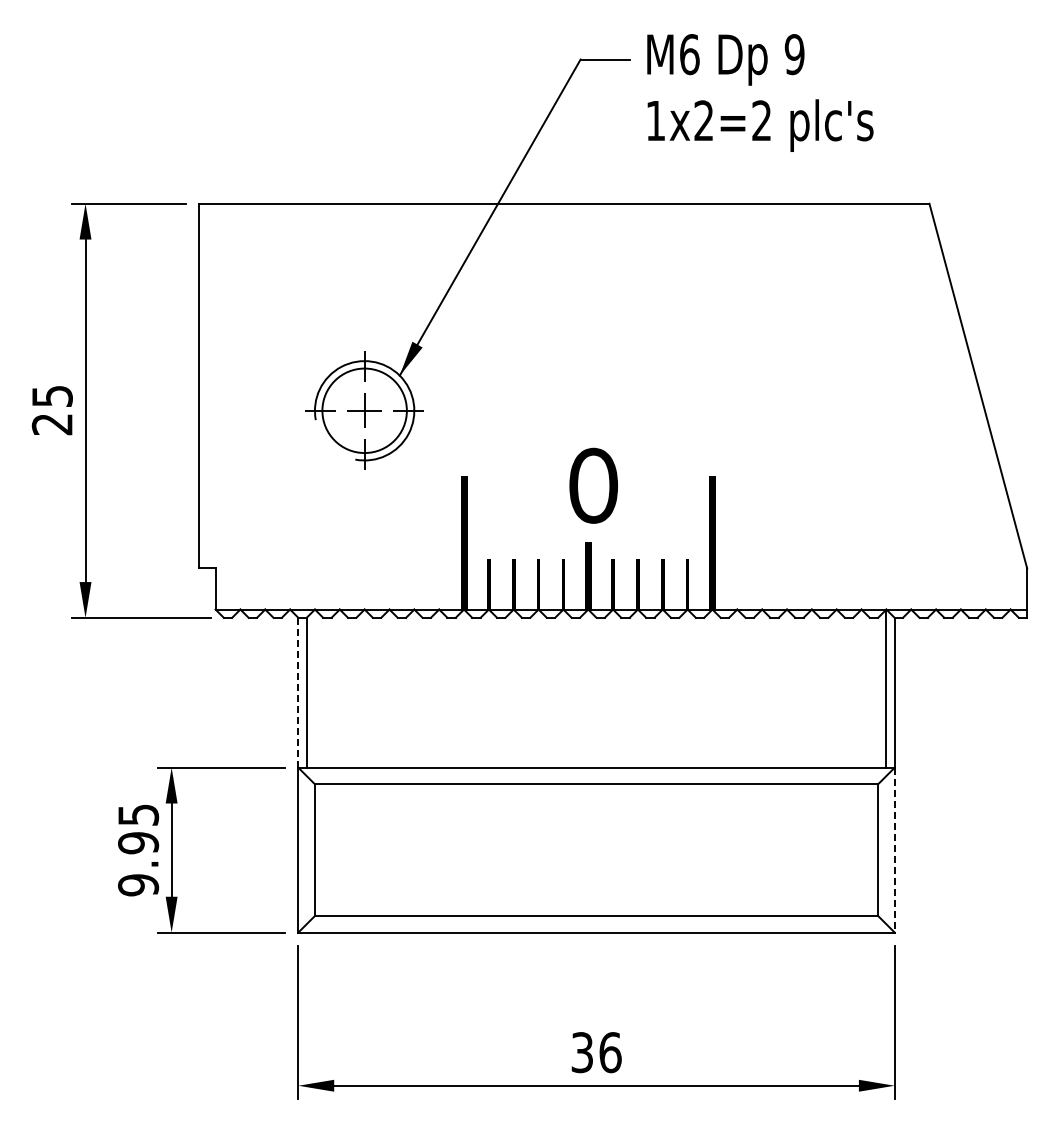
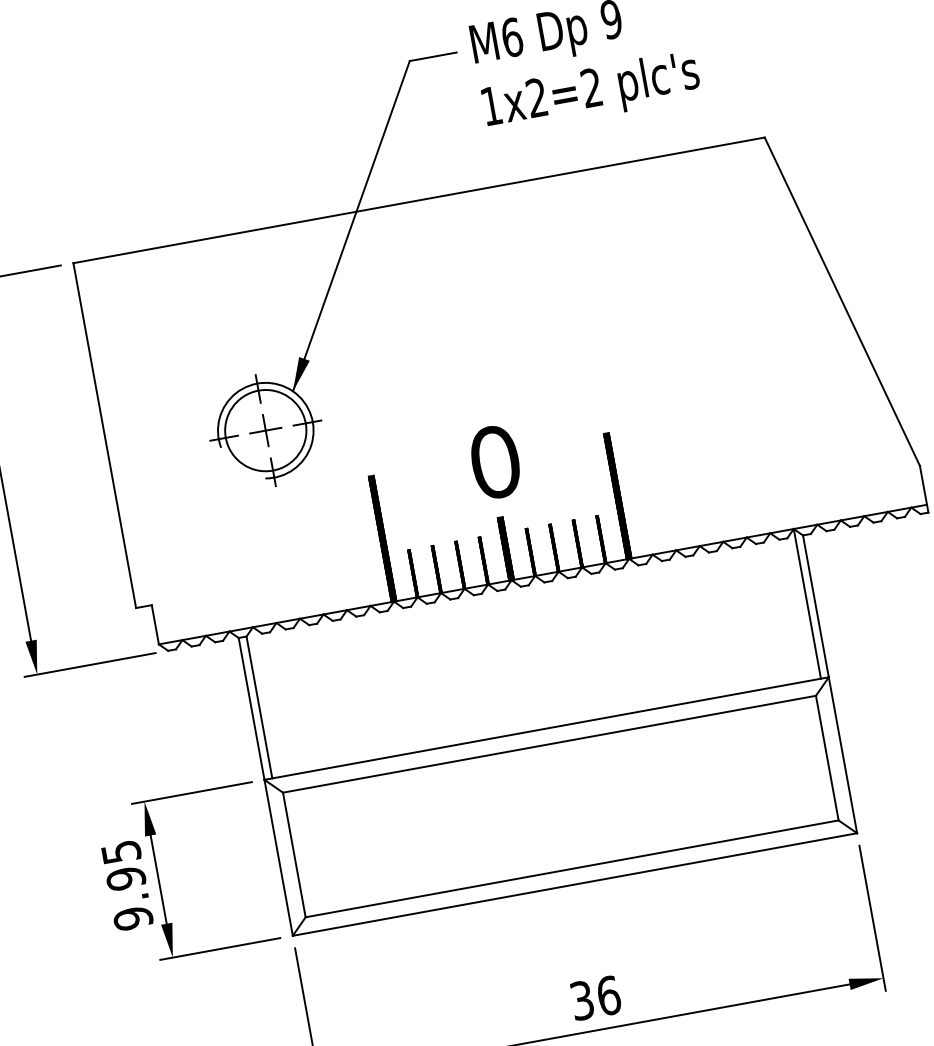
line: (298, 692) -> (251, 708), dashed -> solid
line: (894, 850) -> (842, 755), dashed -> solid

